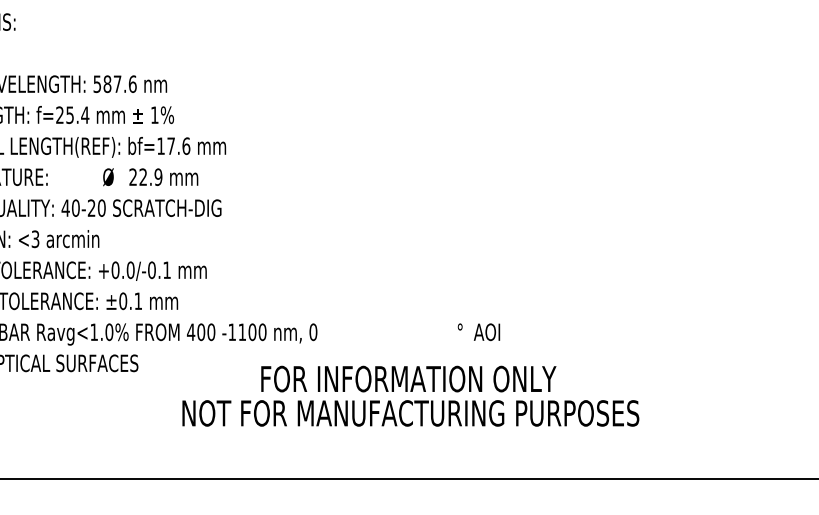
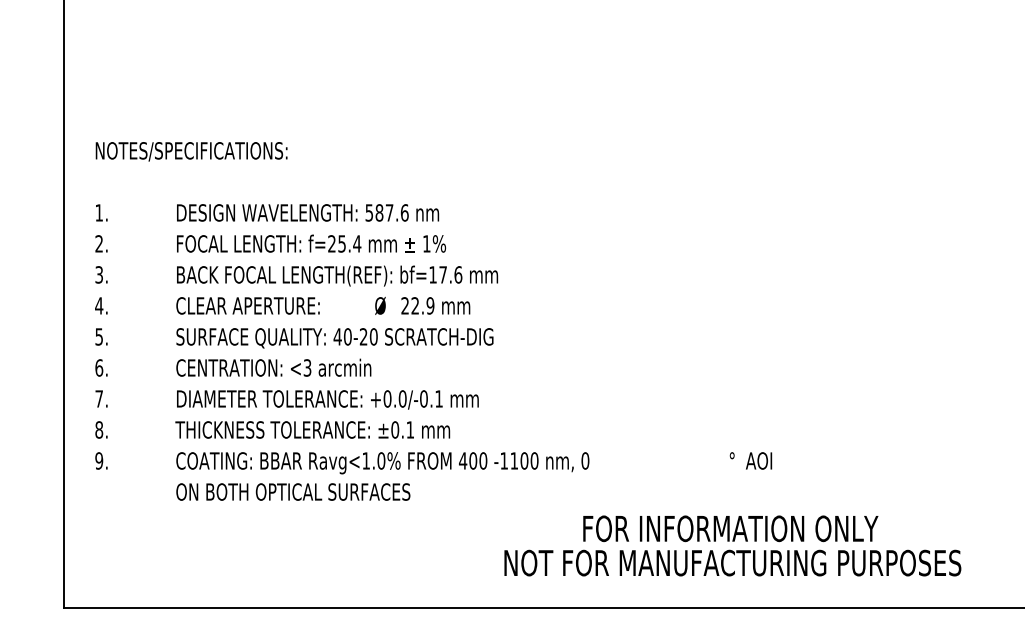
text: (410, 395) -> (732, 545), moved

